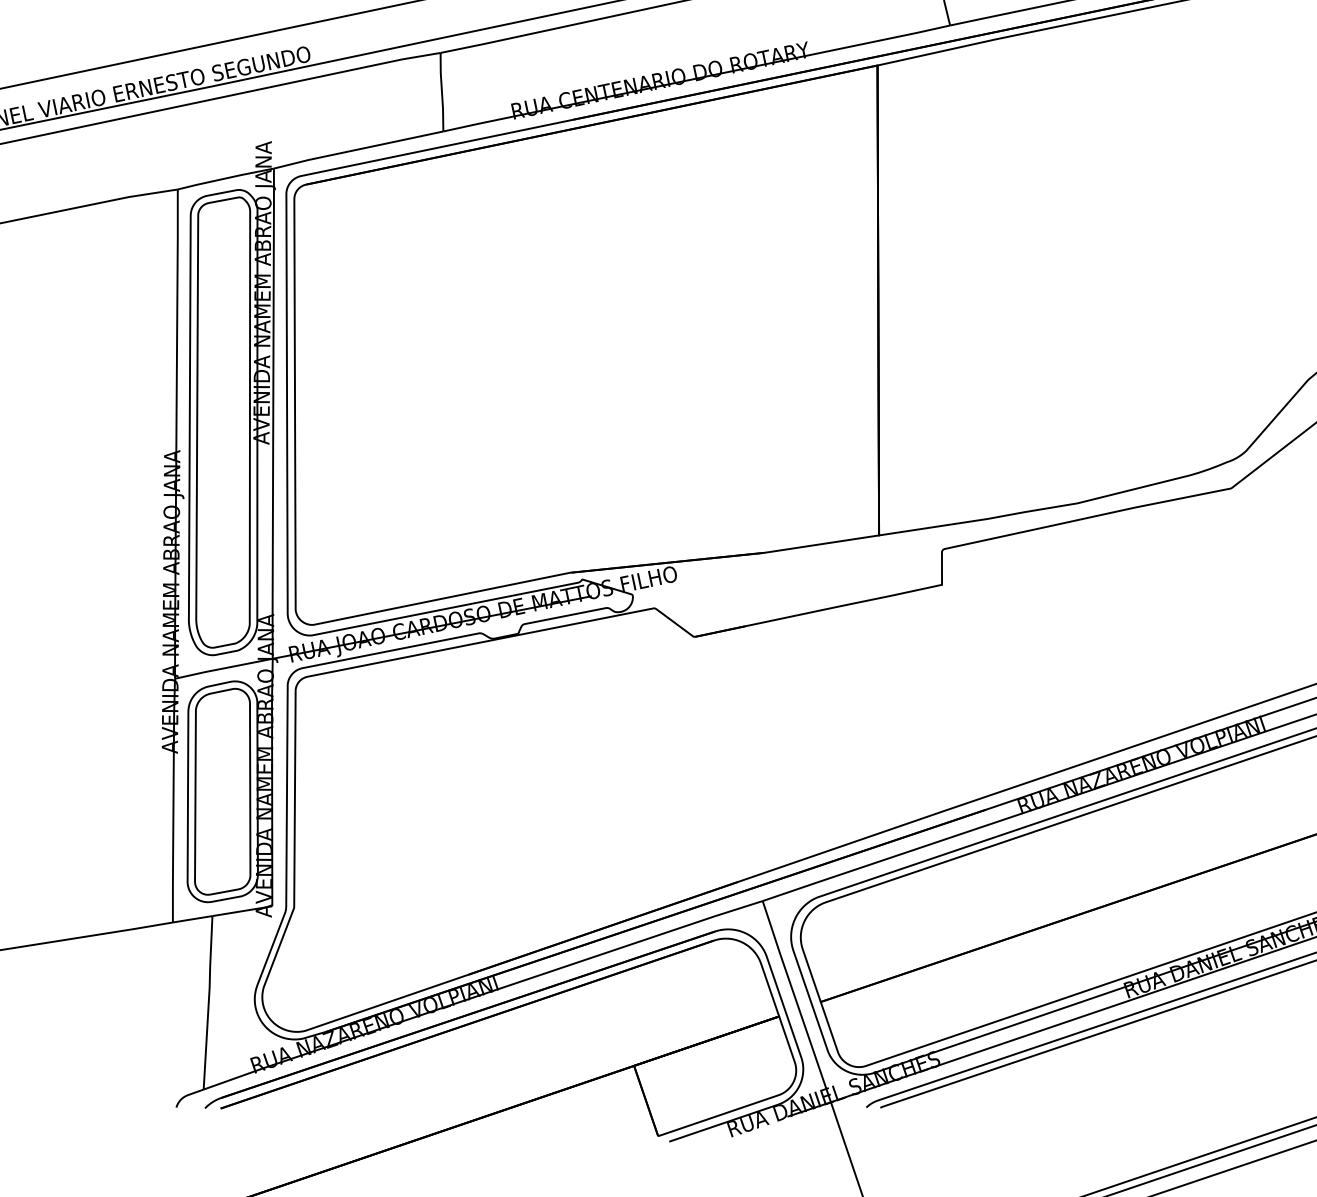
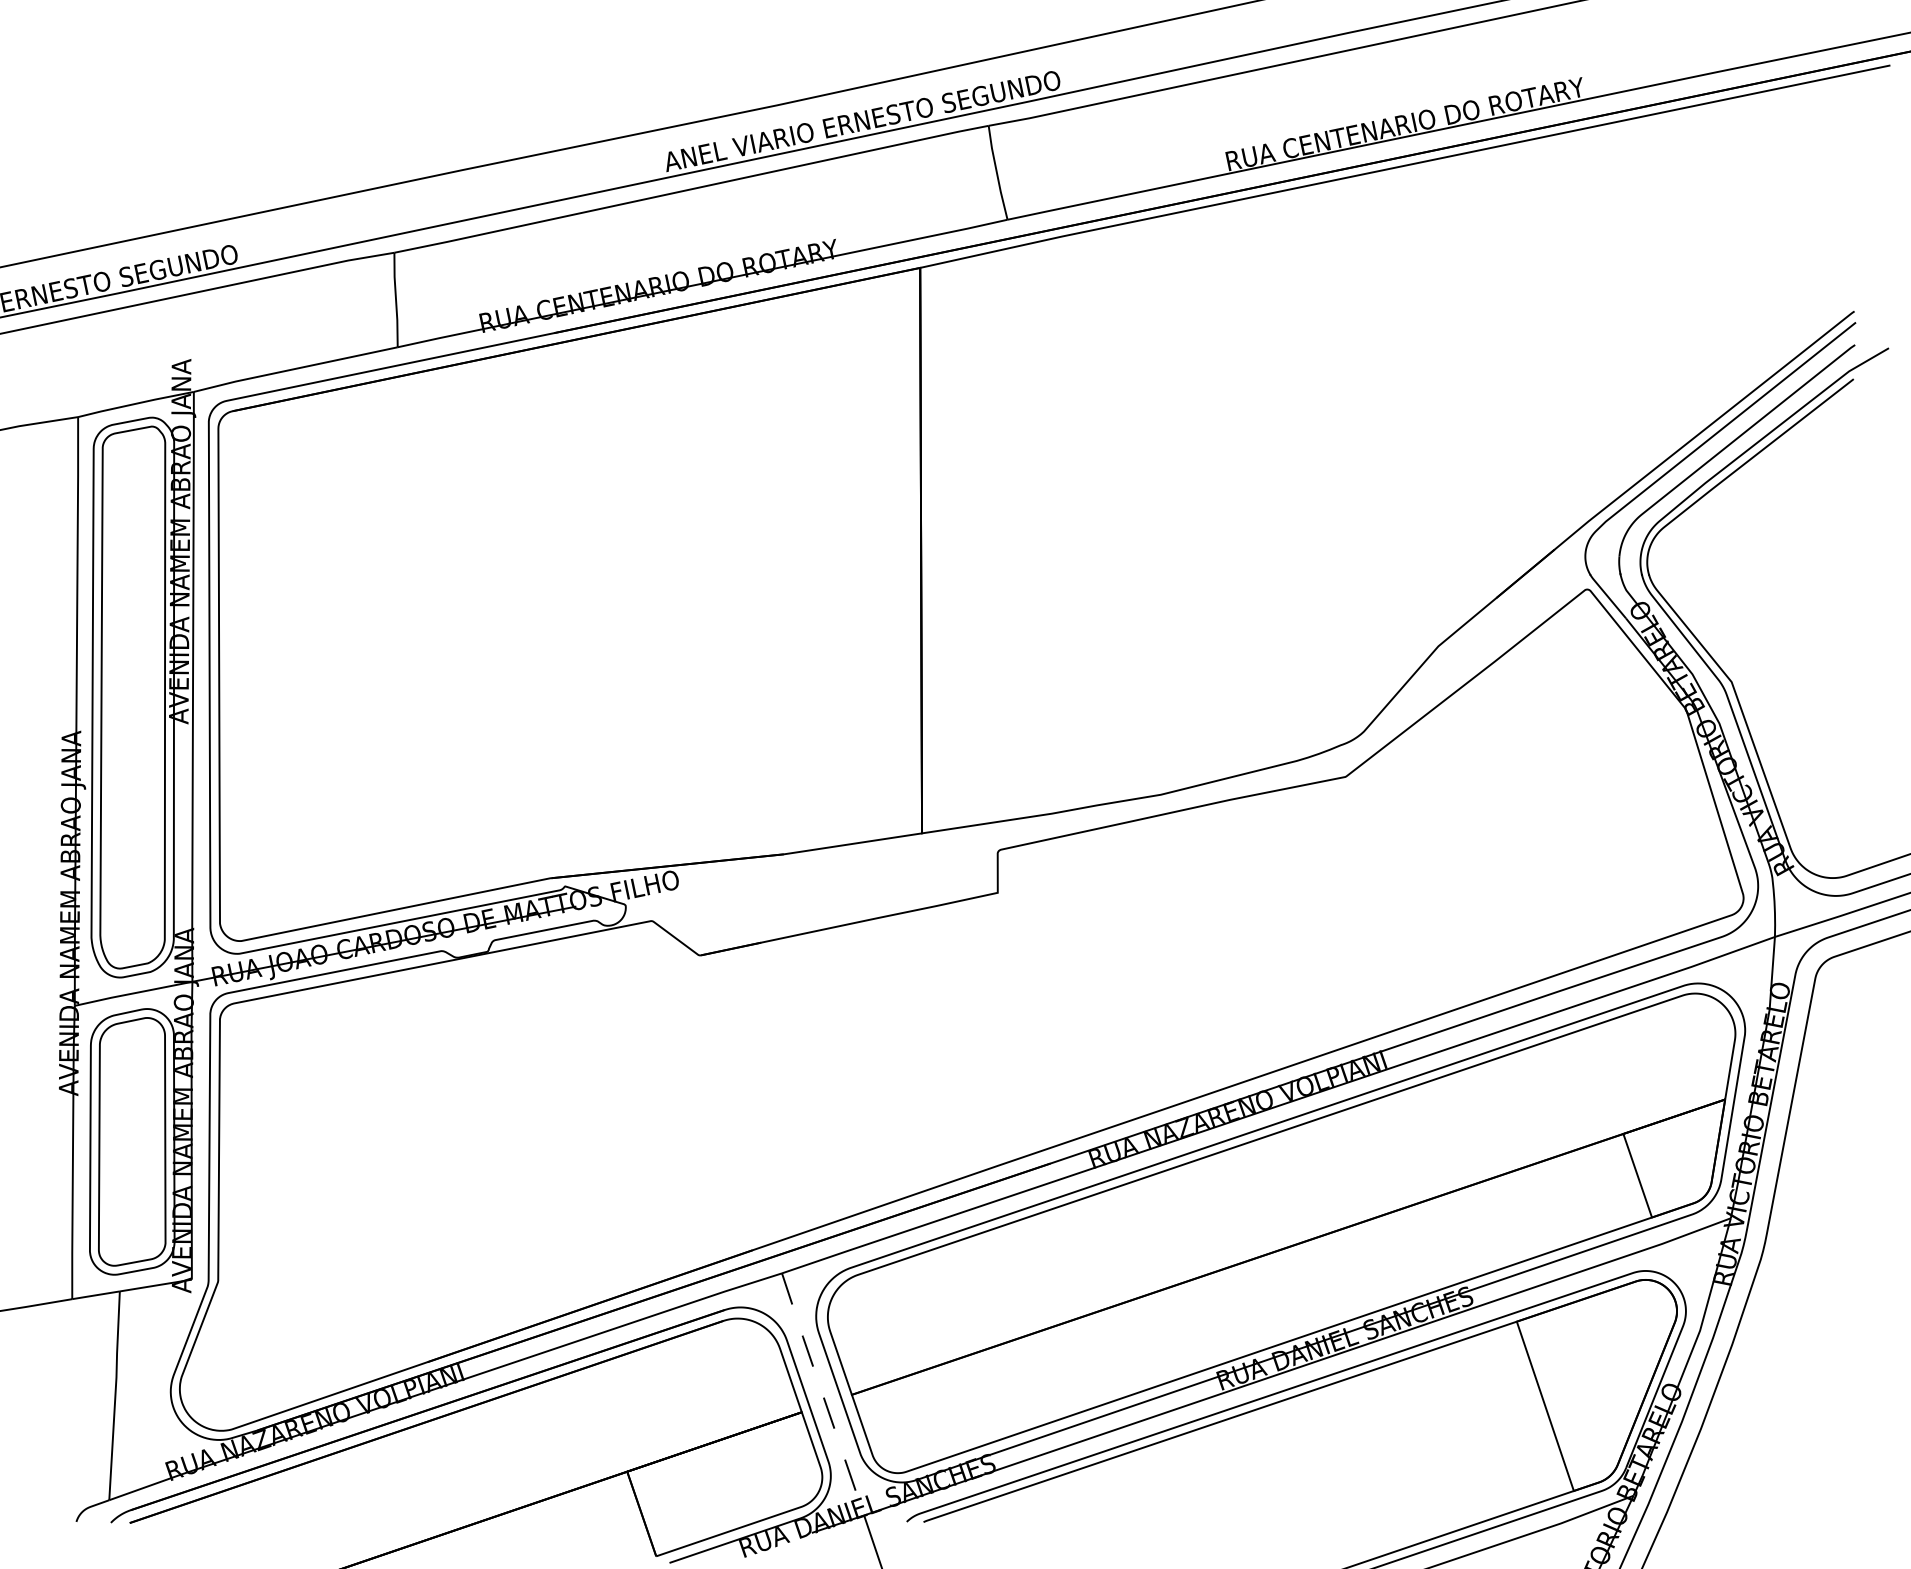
line: (796, 1001) -> (822, 1394), solid -> dashed

